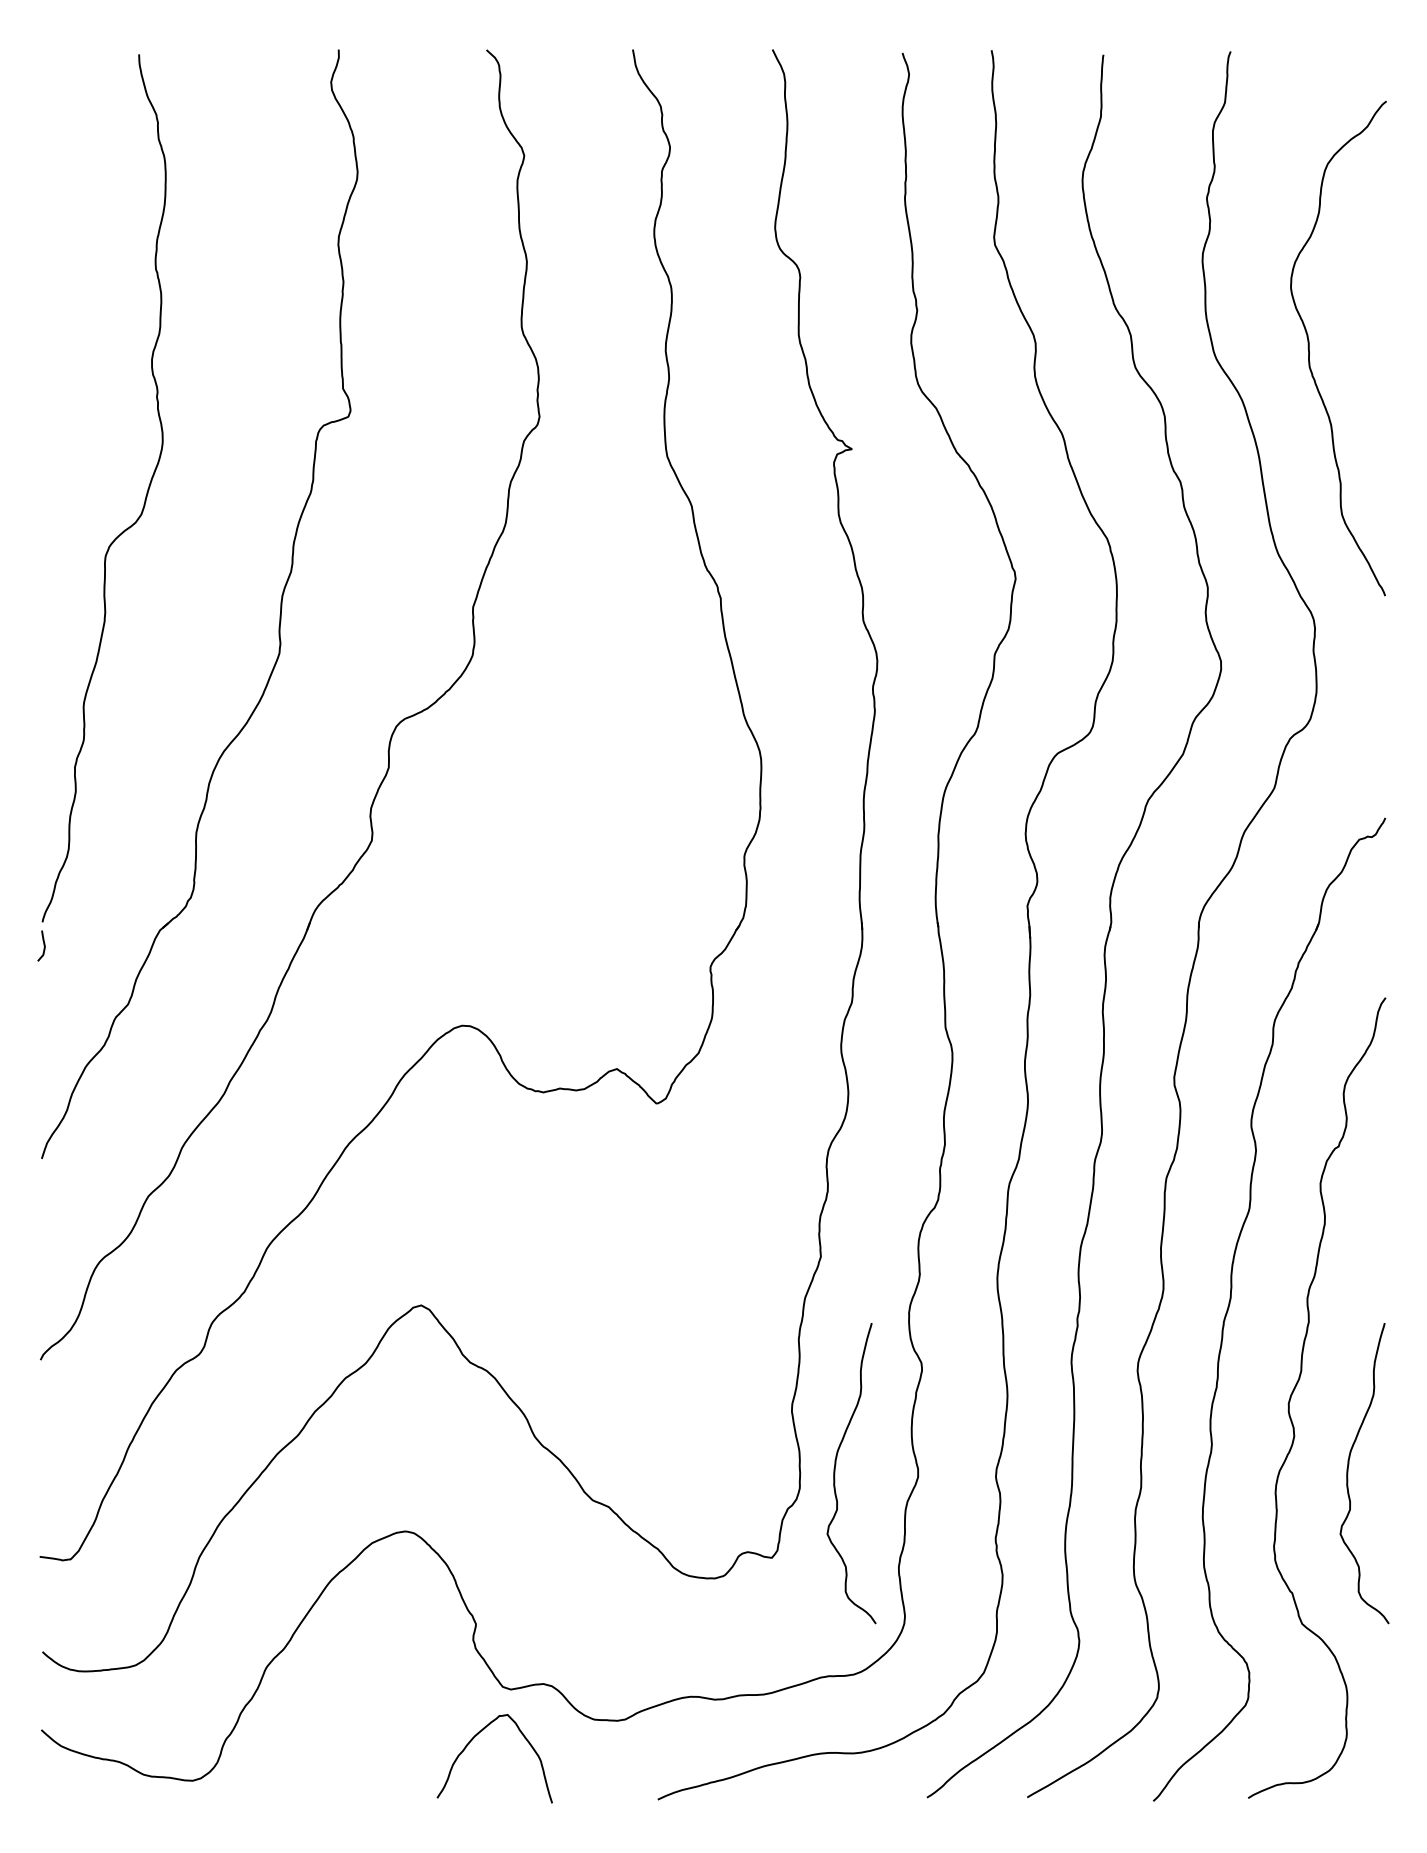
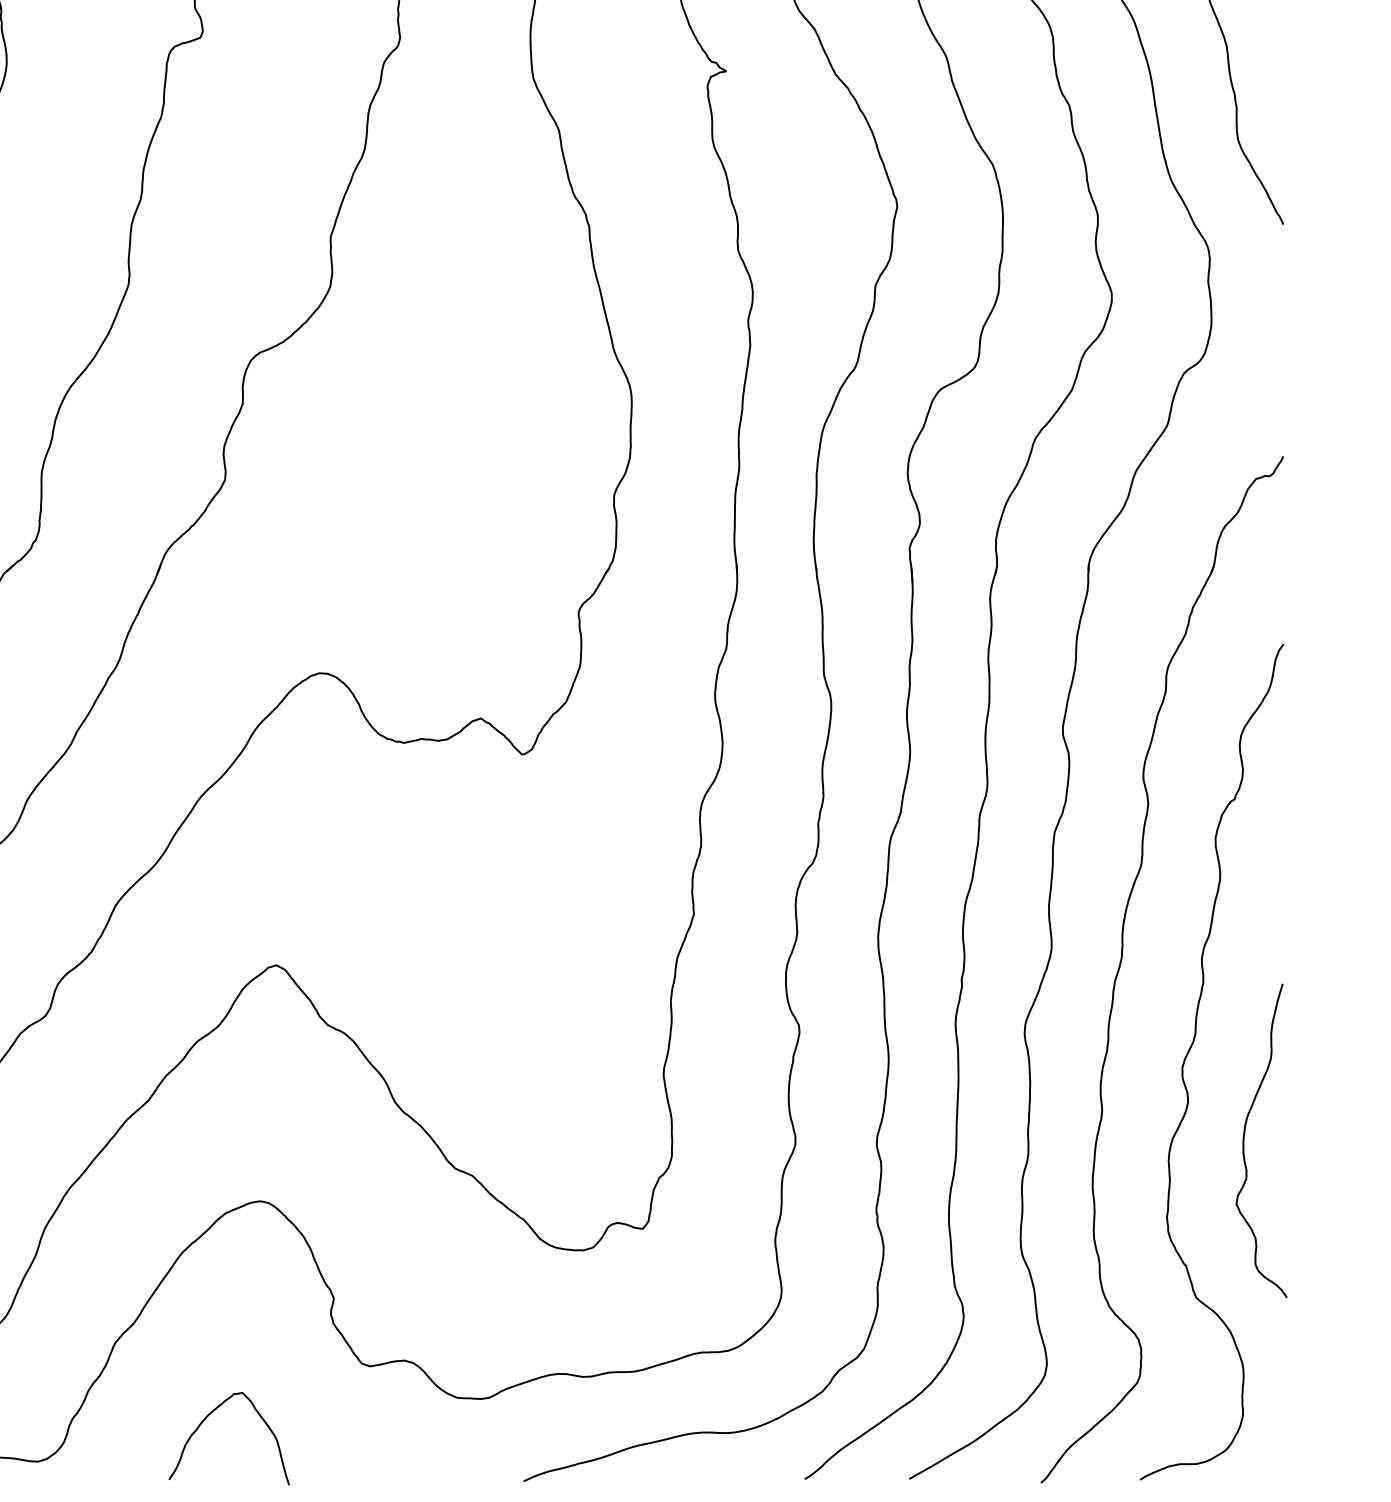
curve: (835, 1473) -> (709, 1140), removed
curve: (474, 1738) -> (207, 1417), moved

